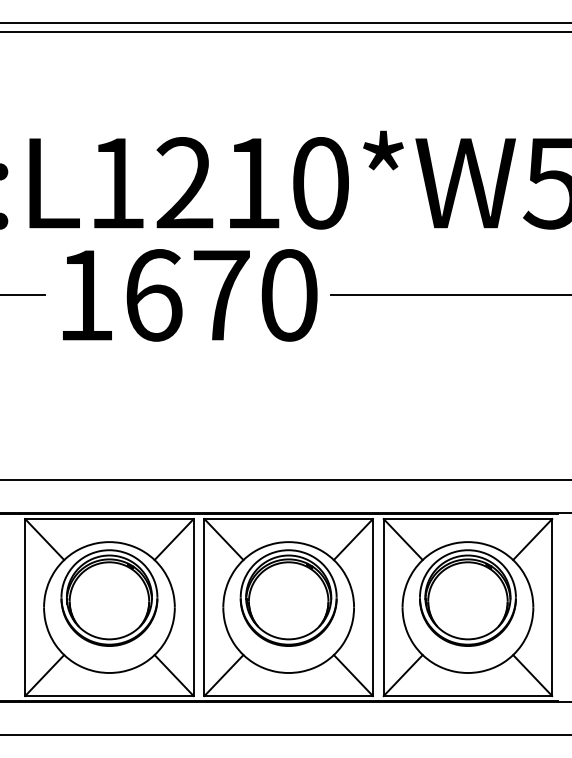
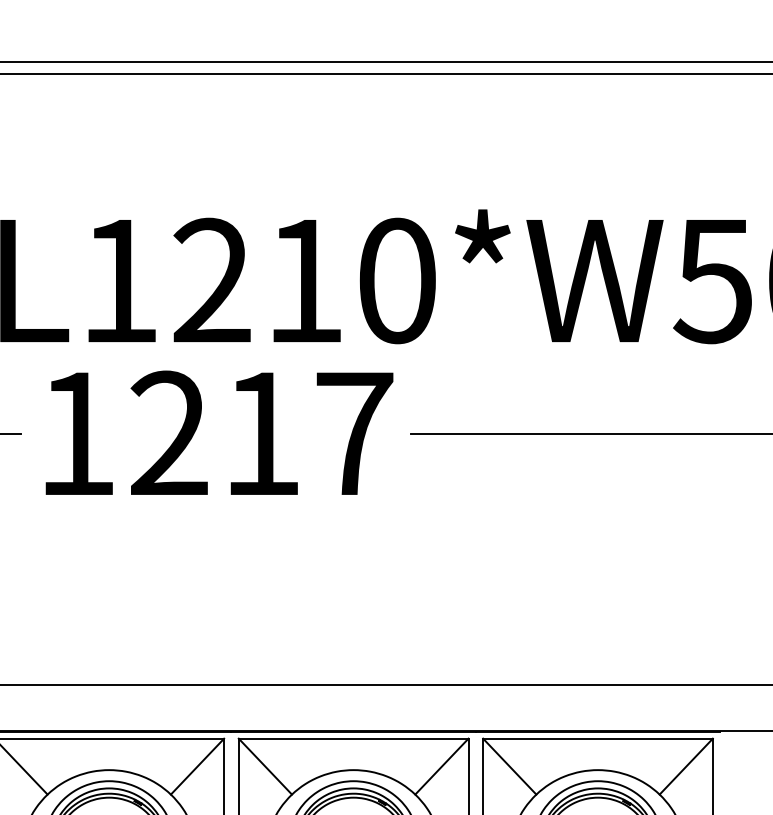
text: (221, 295) -> (262, 433), 1670 -> 1217

